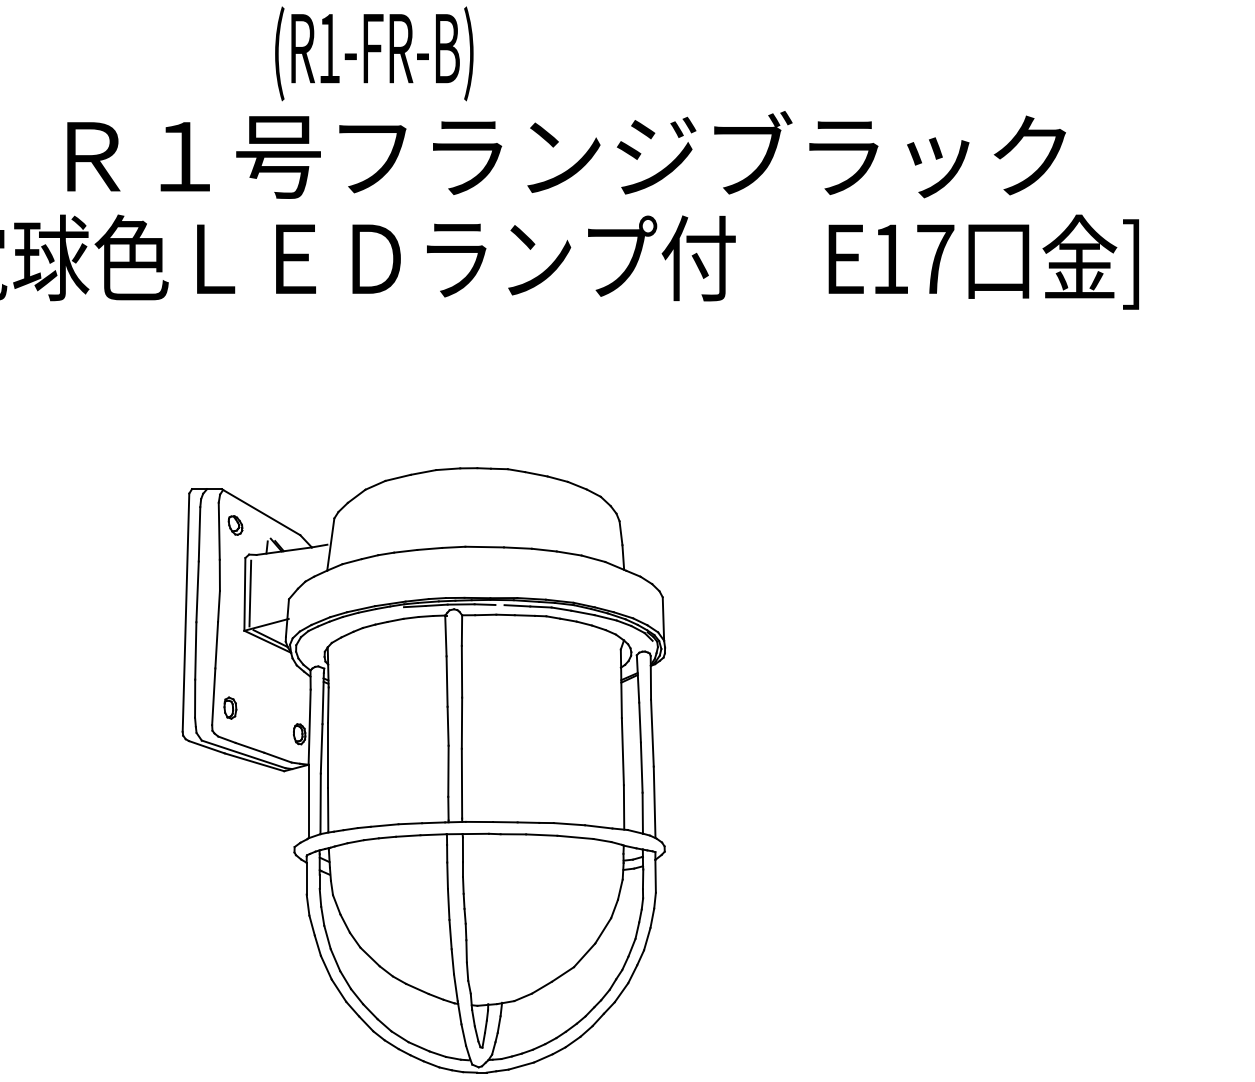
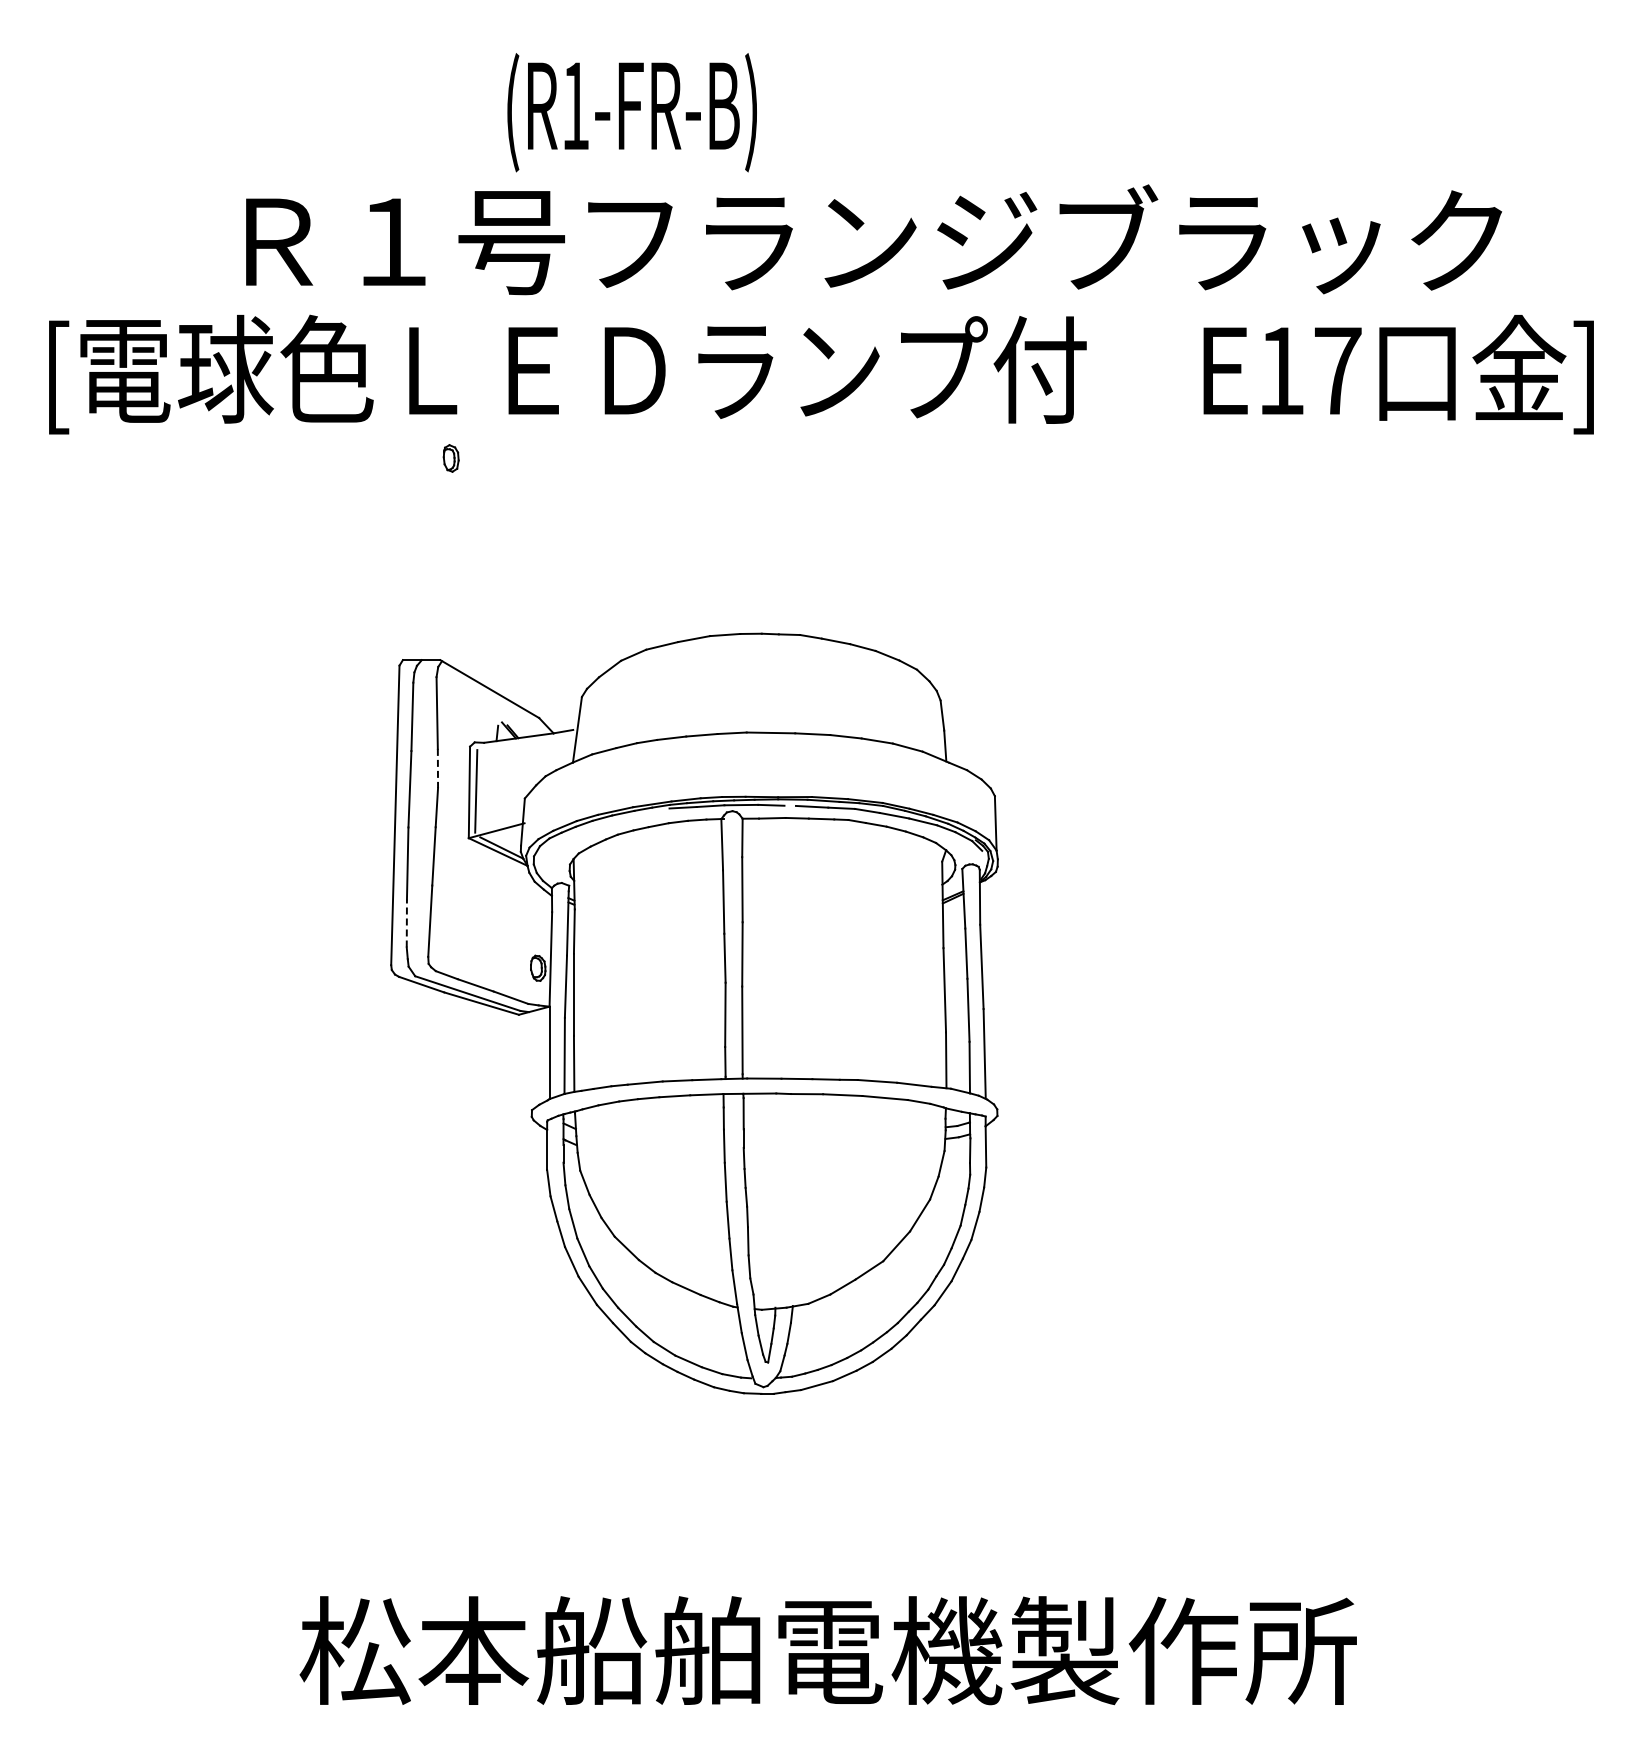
part: (235, 525) -> (457, 705), removed
line: (219, 575) -> (437, 768), solid -> dashed
line: (194, 698) -> (406, 923), solid -> dashed
part: (229, 708) -> (450, 458), moved

